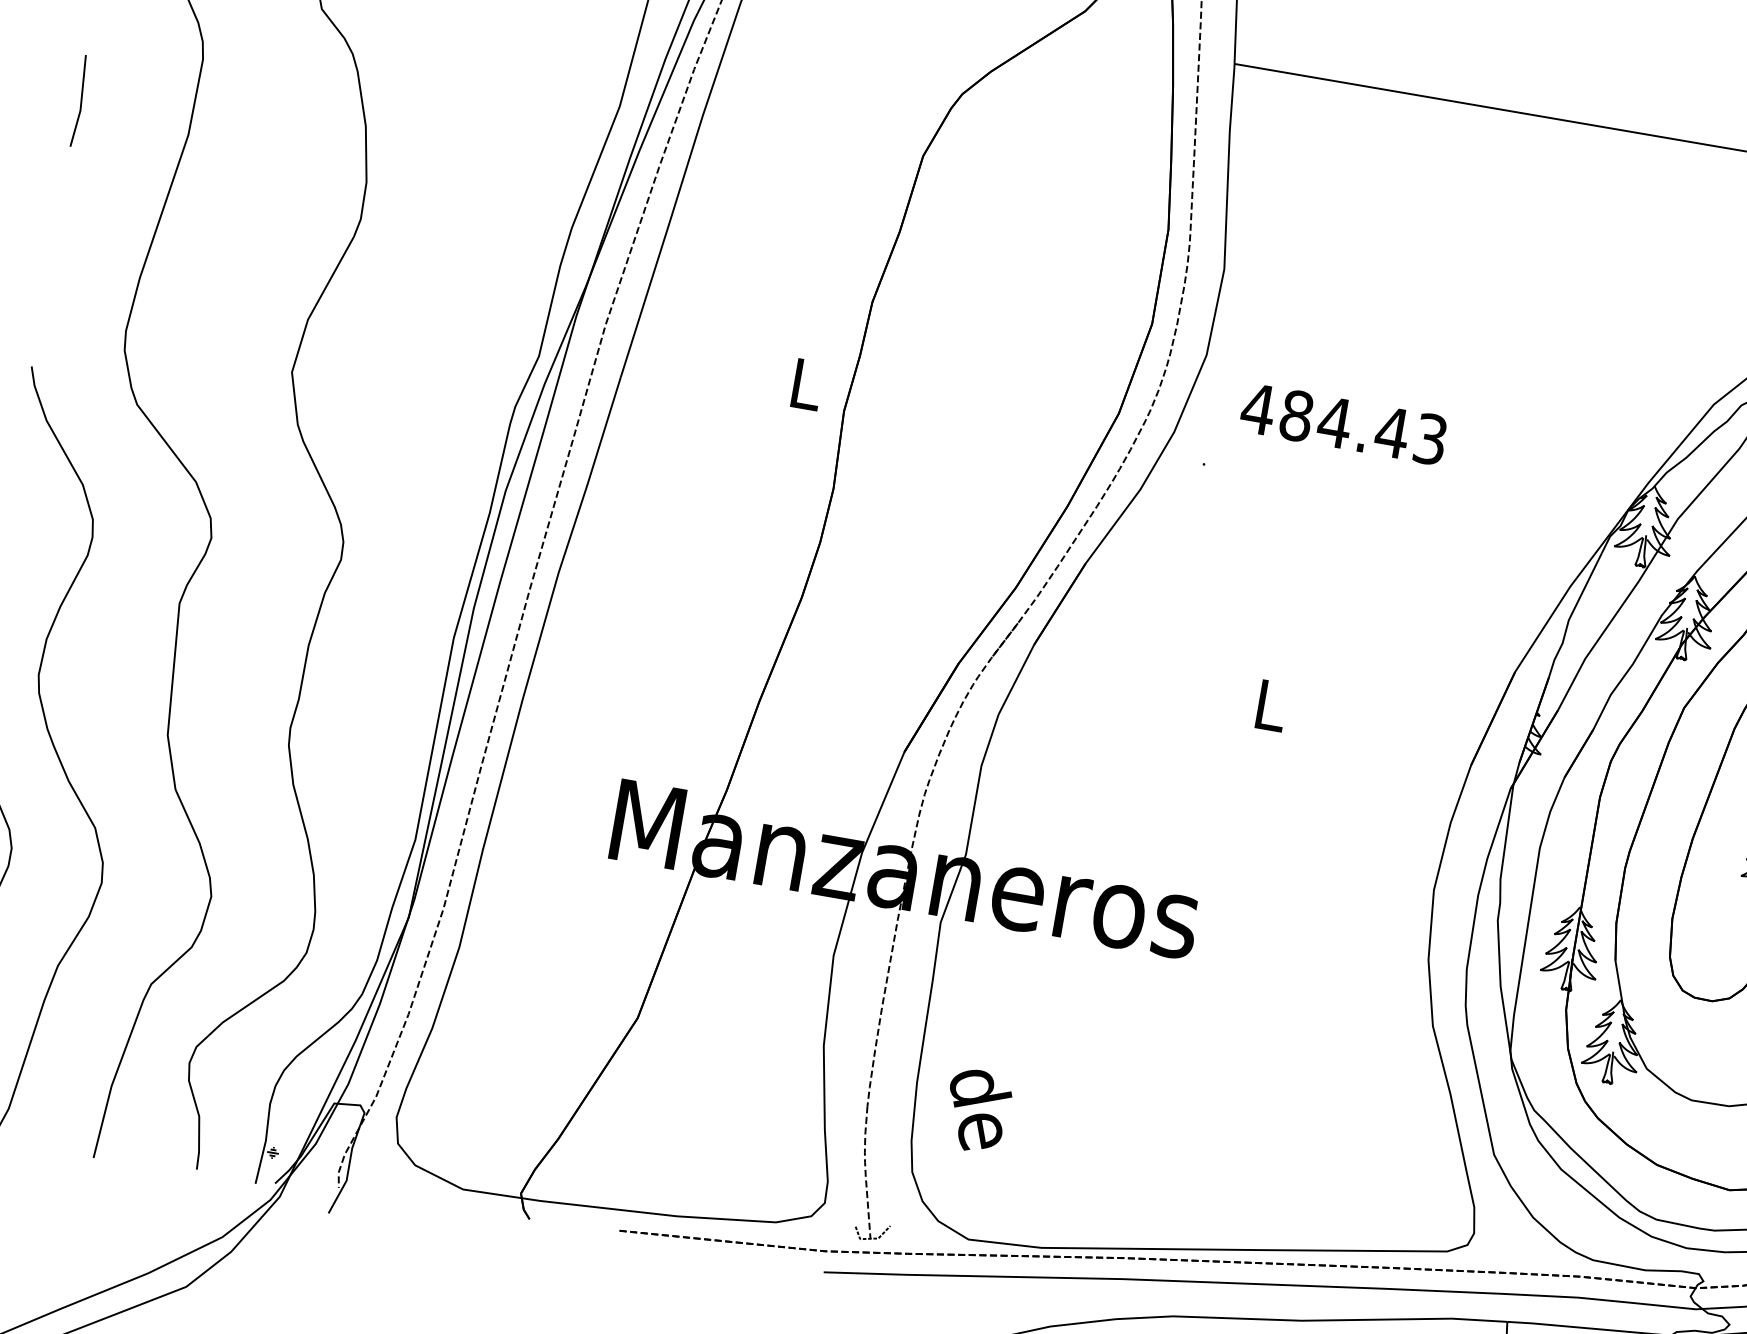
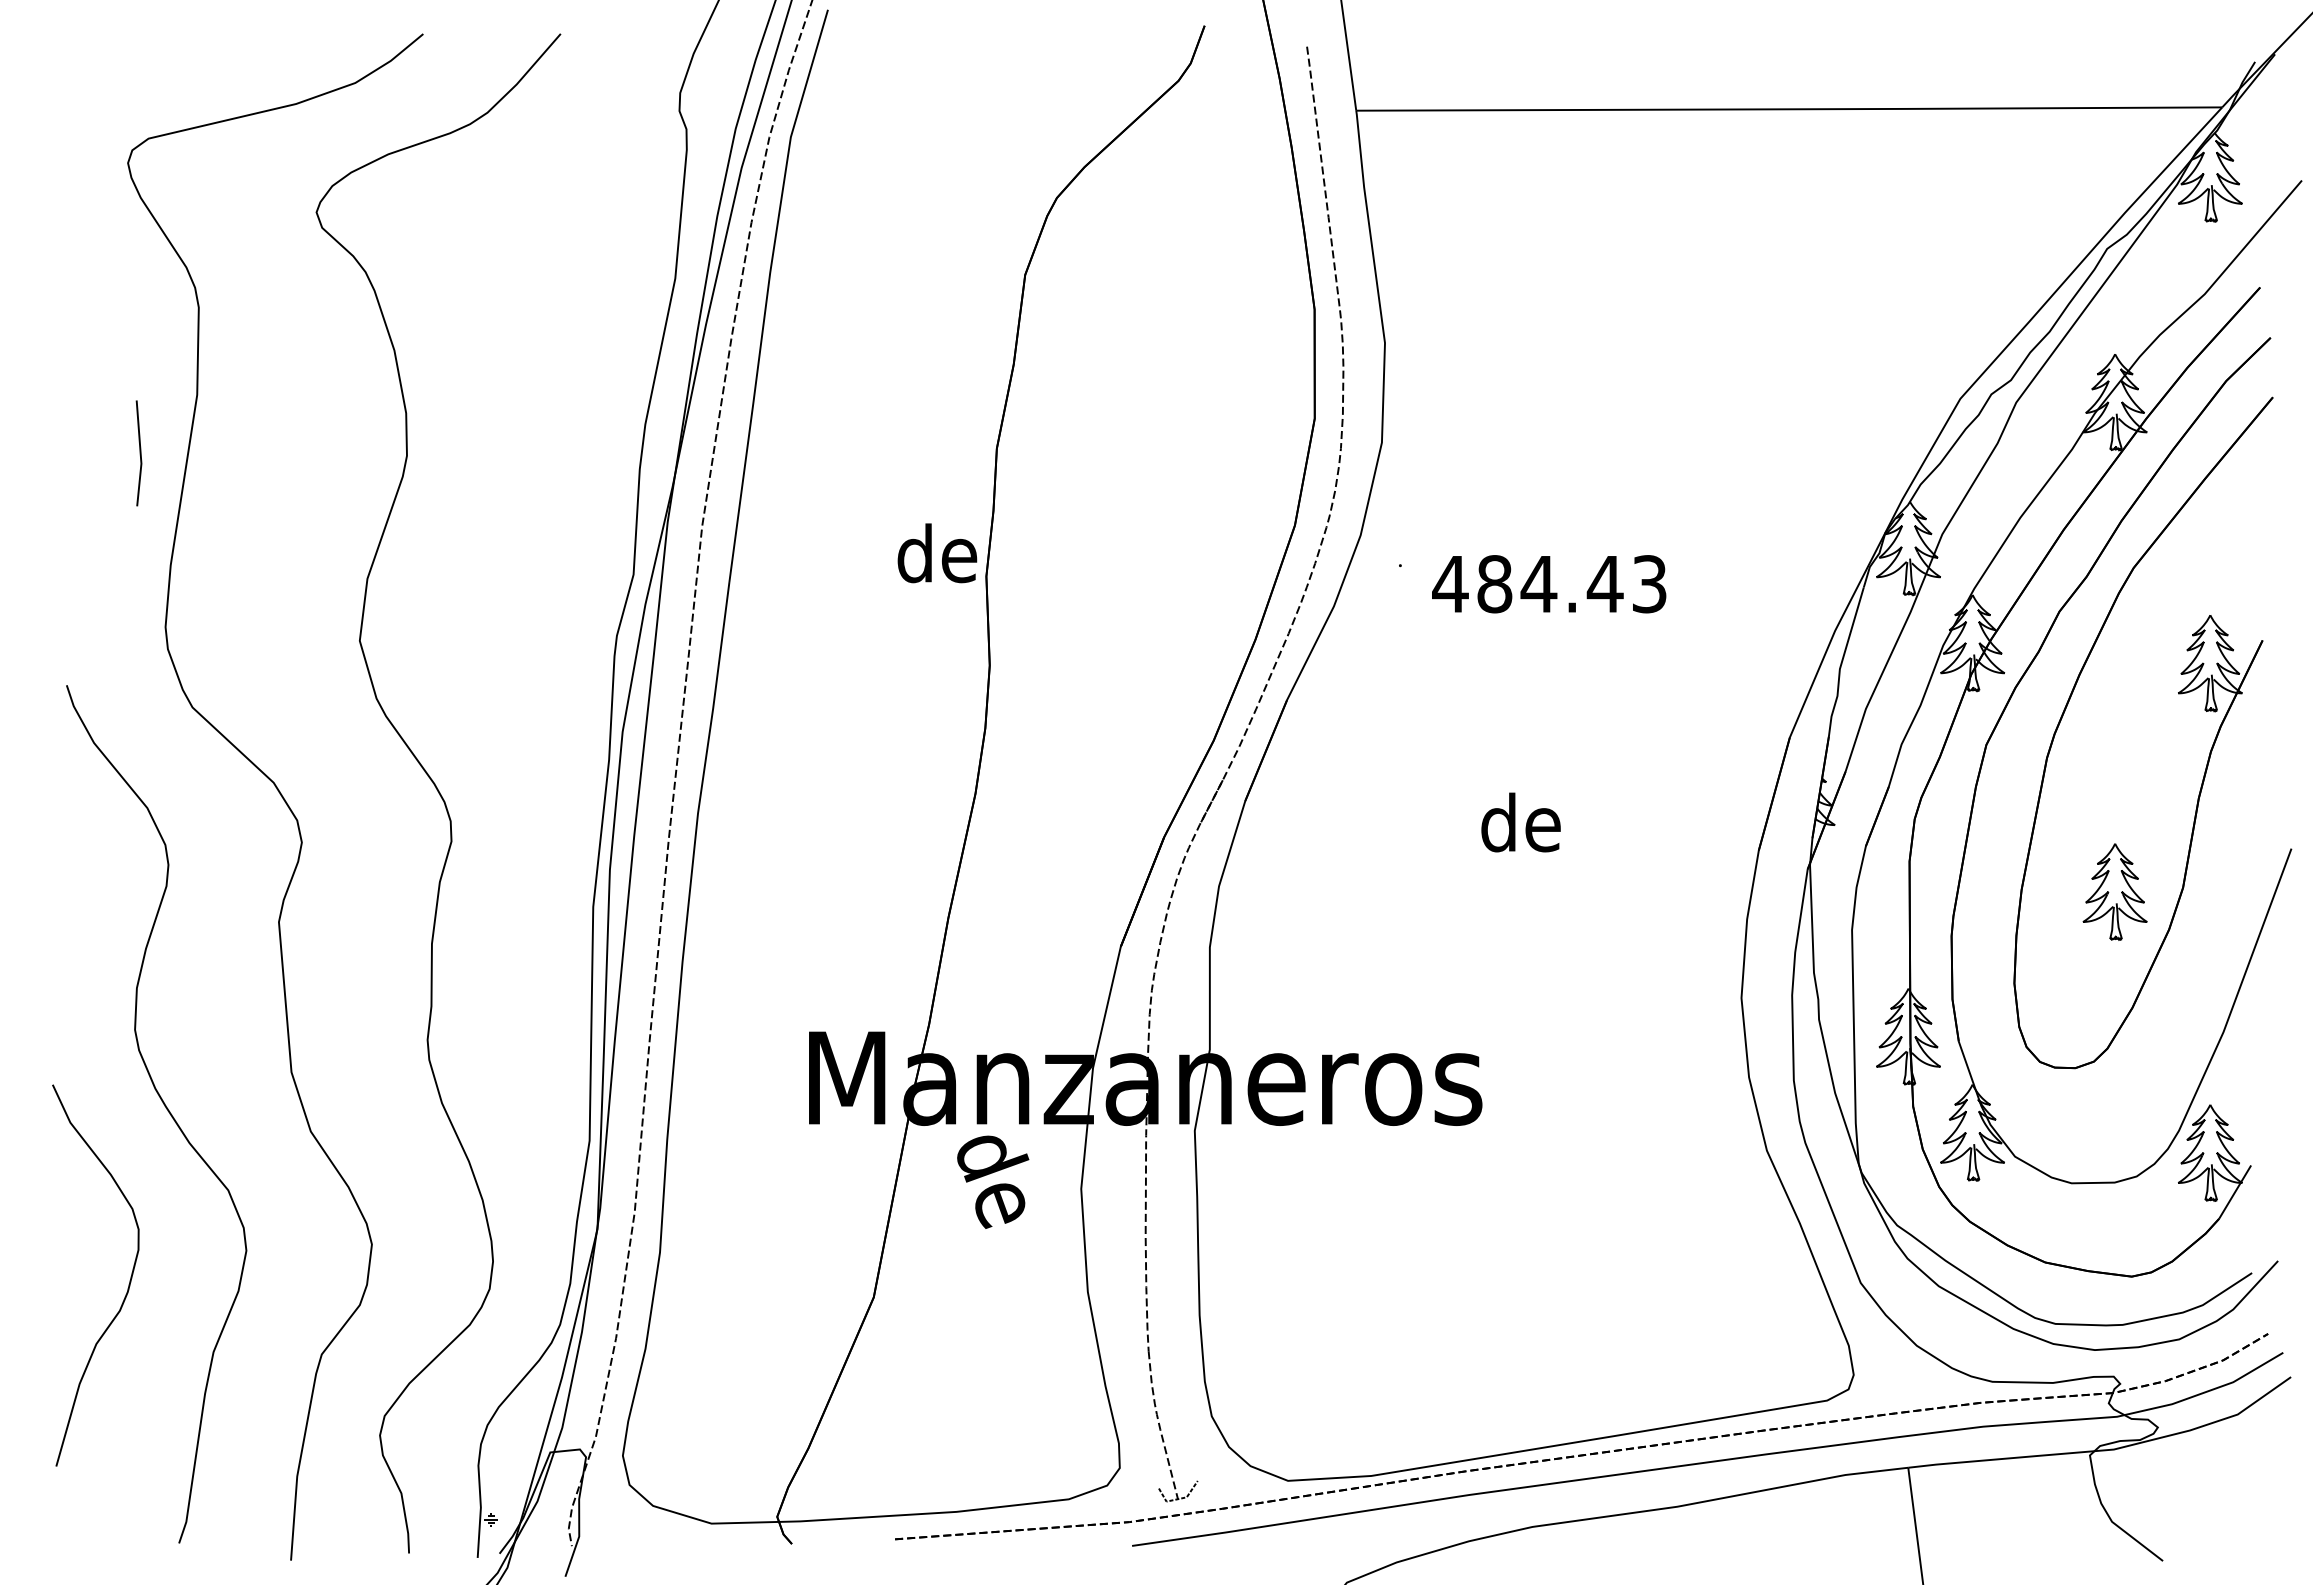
line: (80, 101) -> (139, 453), moved
text: (805, 383) -> (937, 553), L -> de
text: (1343, 424) -> (1549, 584), moved
text: (1269, 704) -> (1520, 822), L -> de
text: (978, 1110) -> (993, 1181), moved

